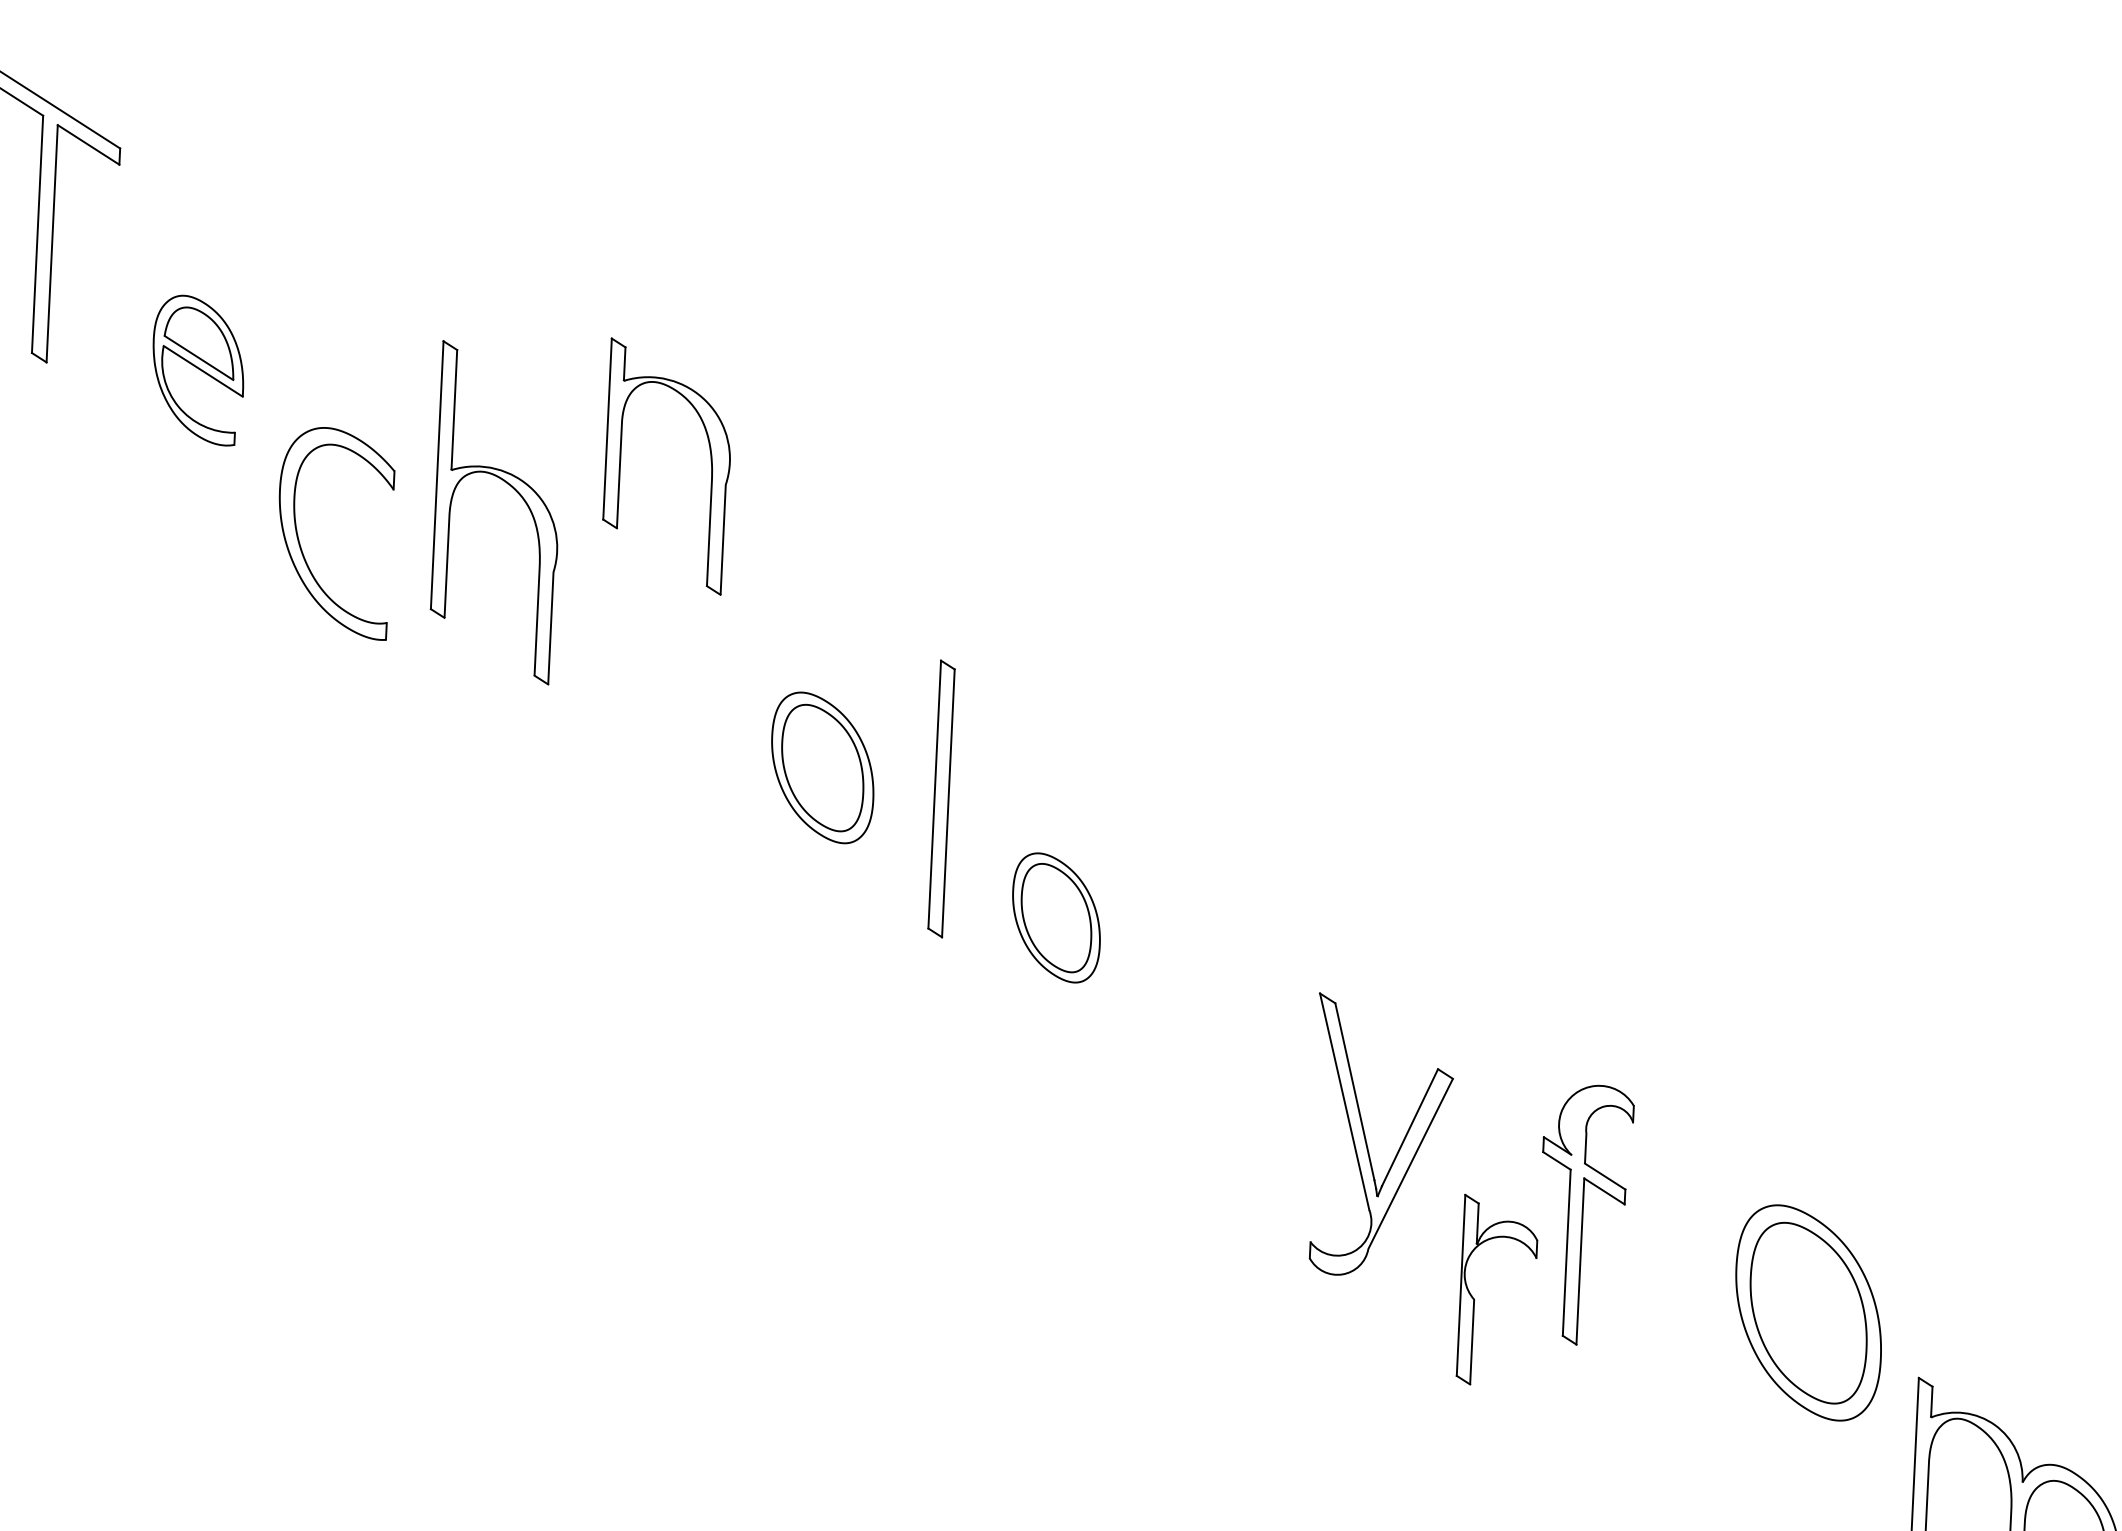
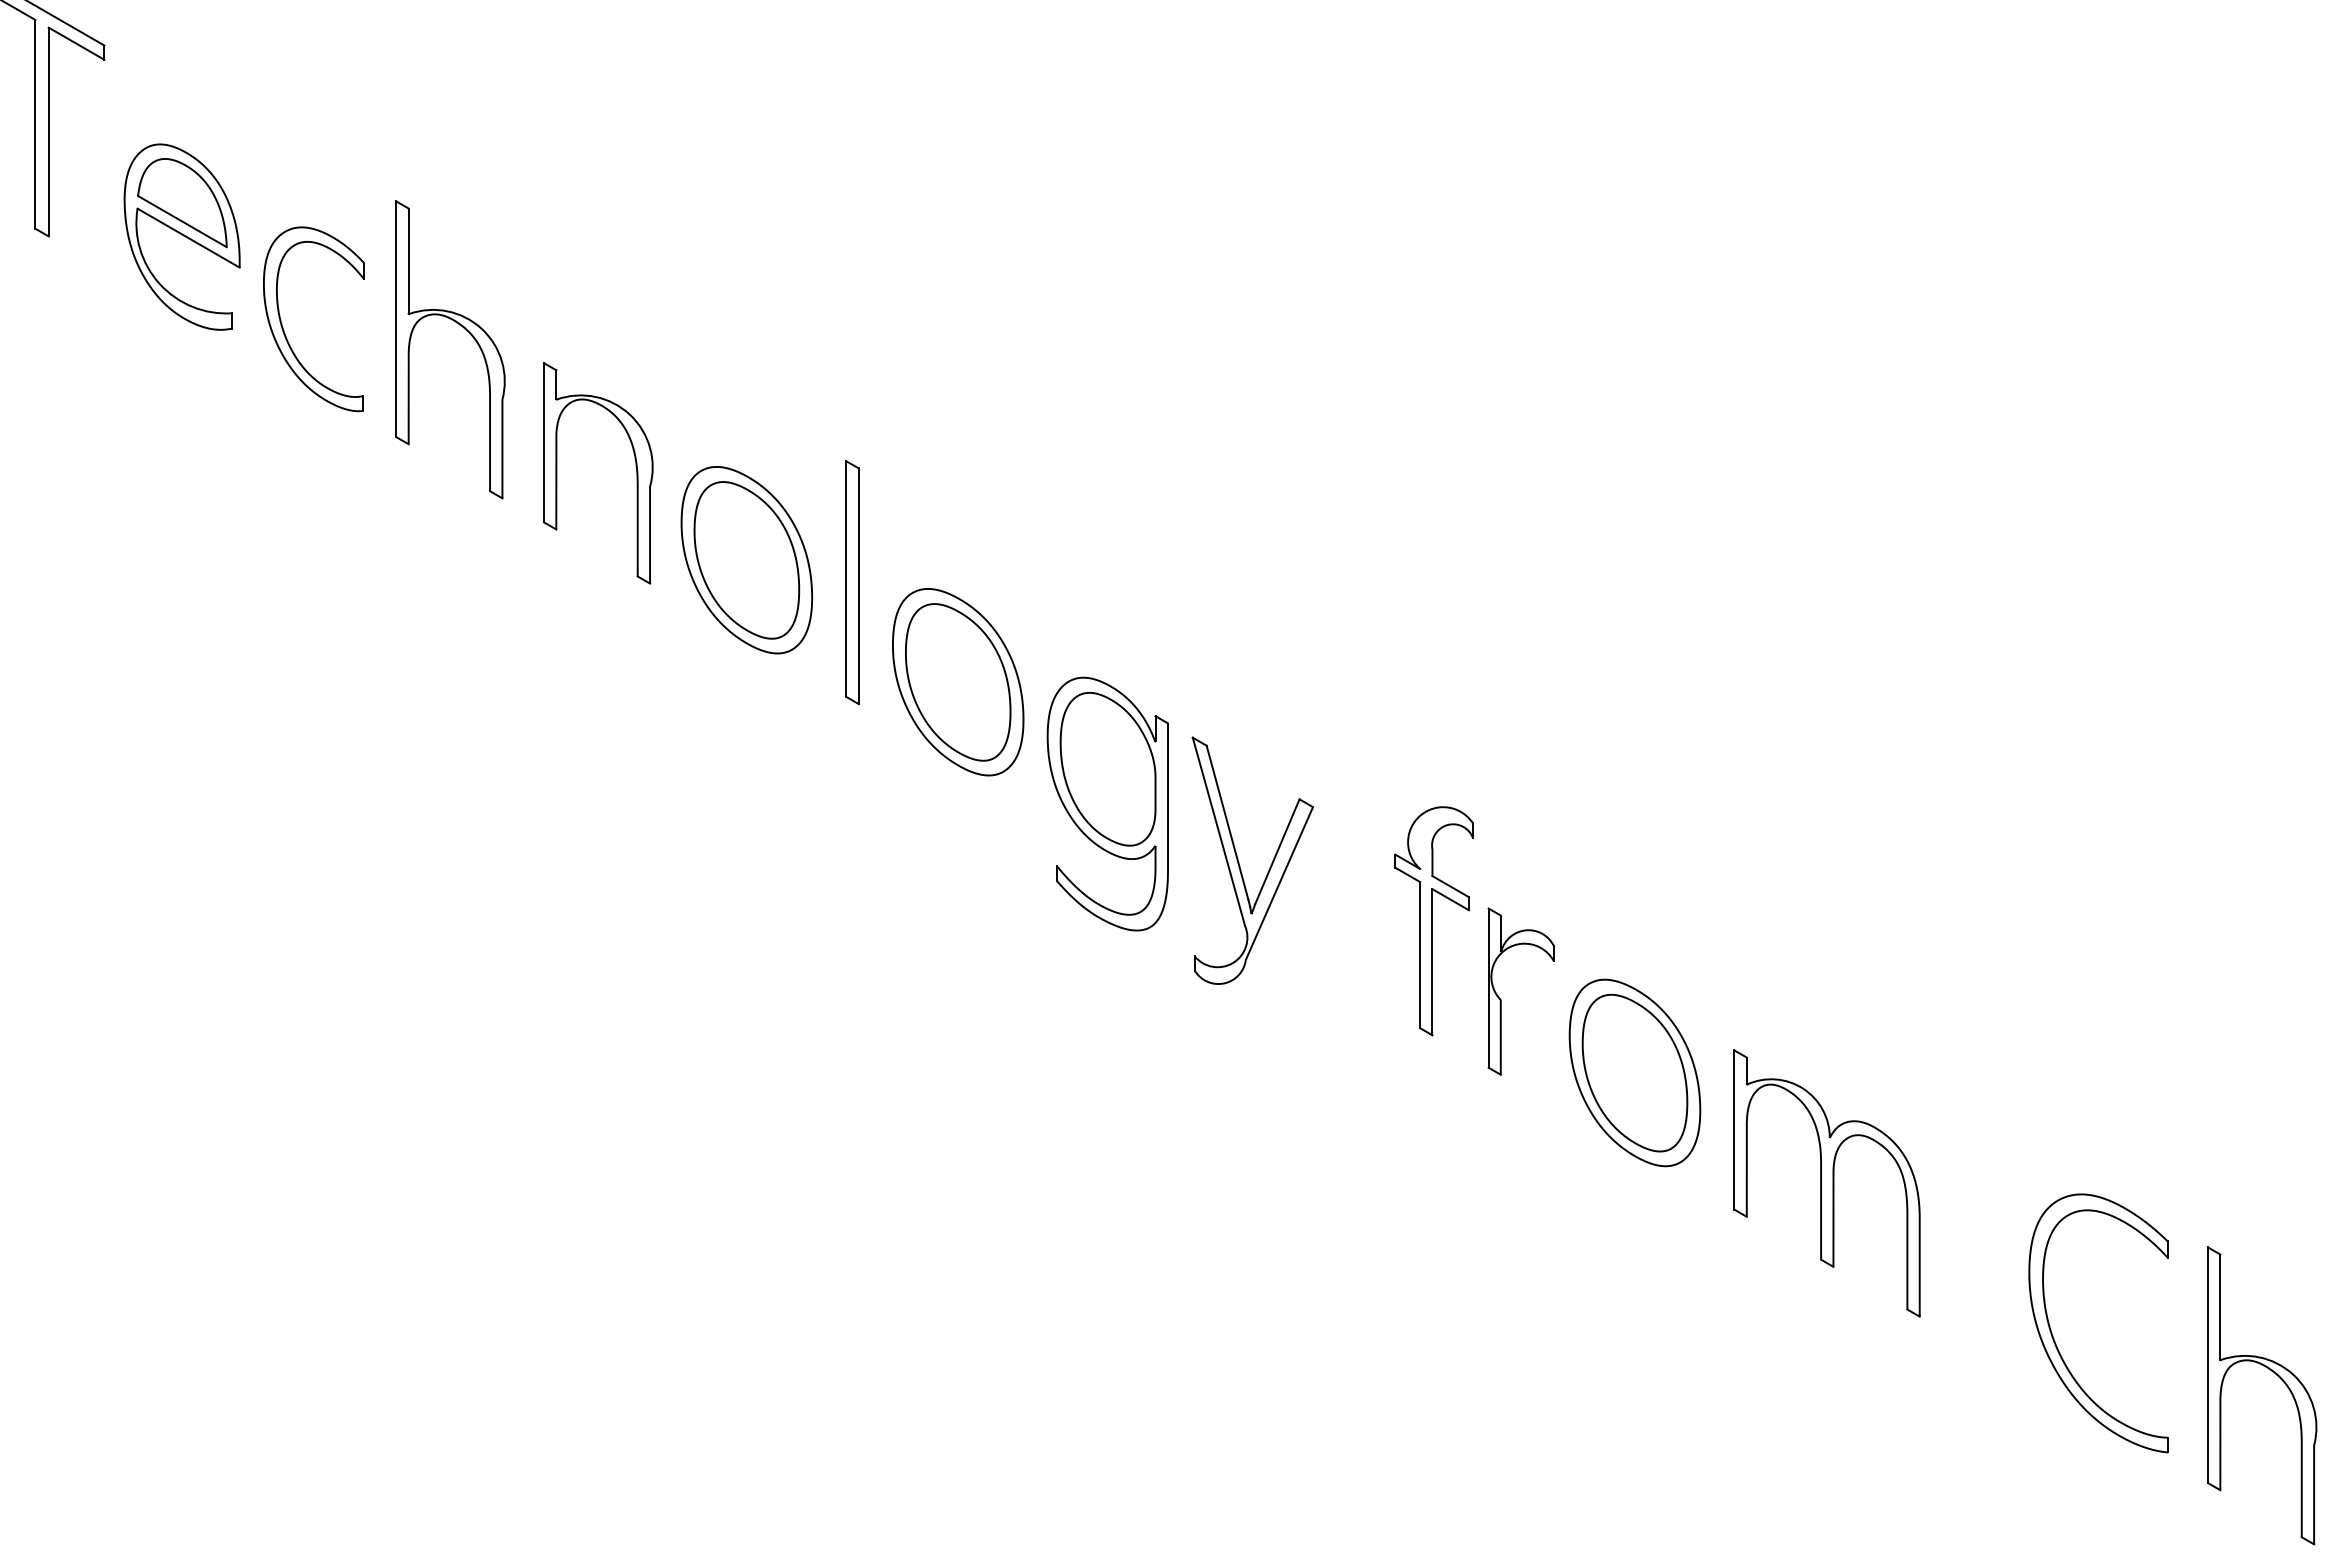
part: (197, 369) -> (181, 236), size x1.43
part: (710, 461) -> (635, 466), moved
part: (300, 544) -> (284, 330), moved
part: (822, 768) -> (746, 560), size x1.43
part: (1056, 918) -> (958, 682), size x1.67
part: (1219, 1063) -> (1107, 803), added
part: (1474, 1298) -> (1501, 999), moved
part: (1808, 1312) -> (1634, 1072), moved

